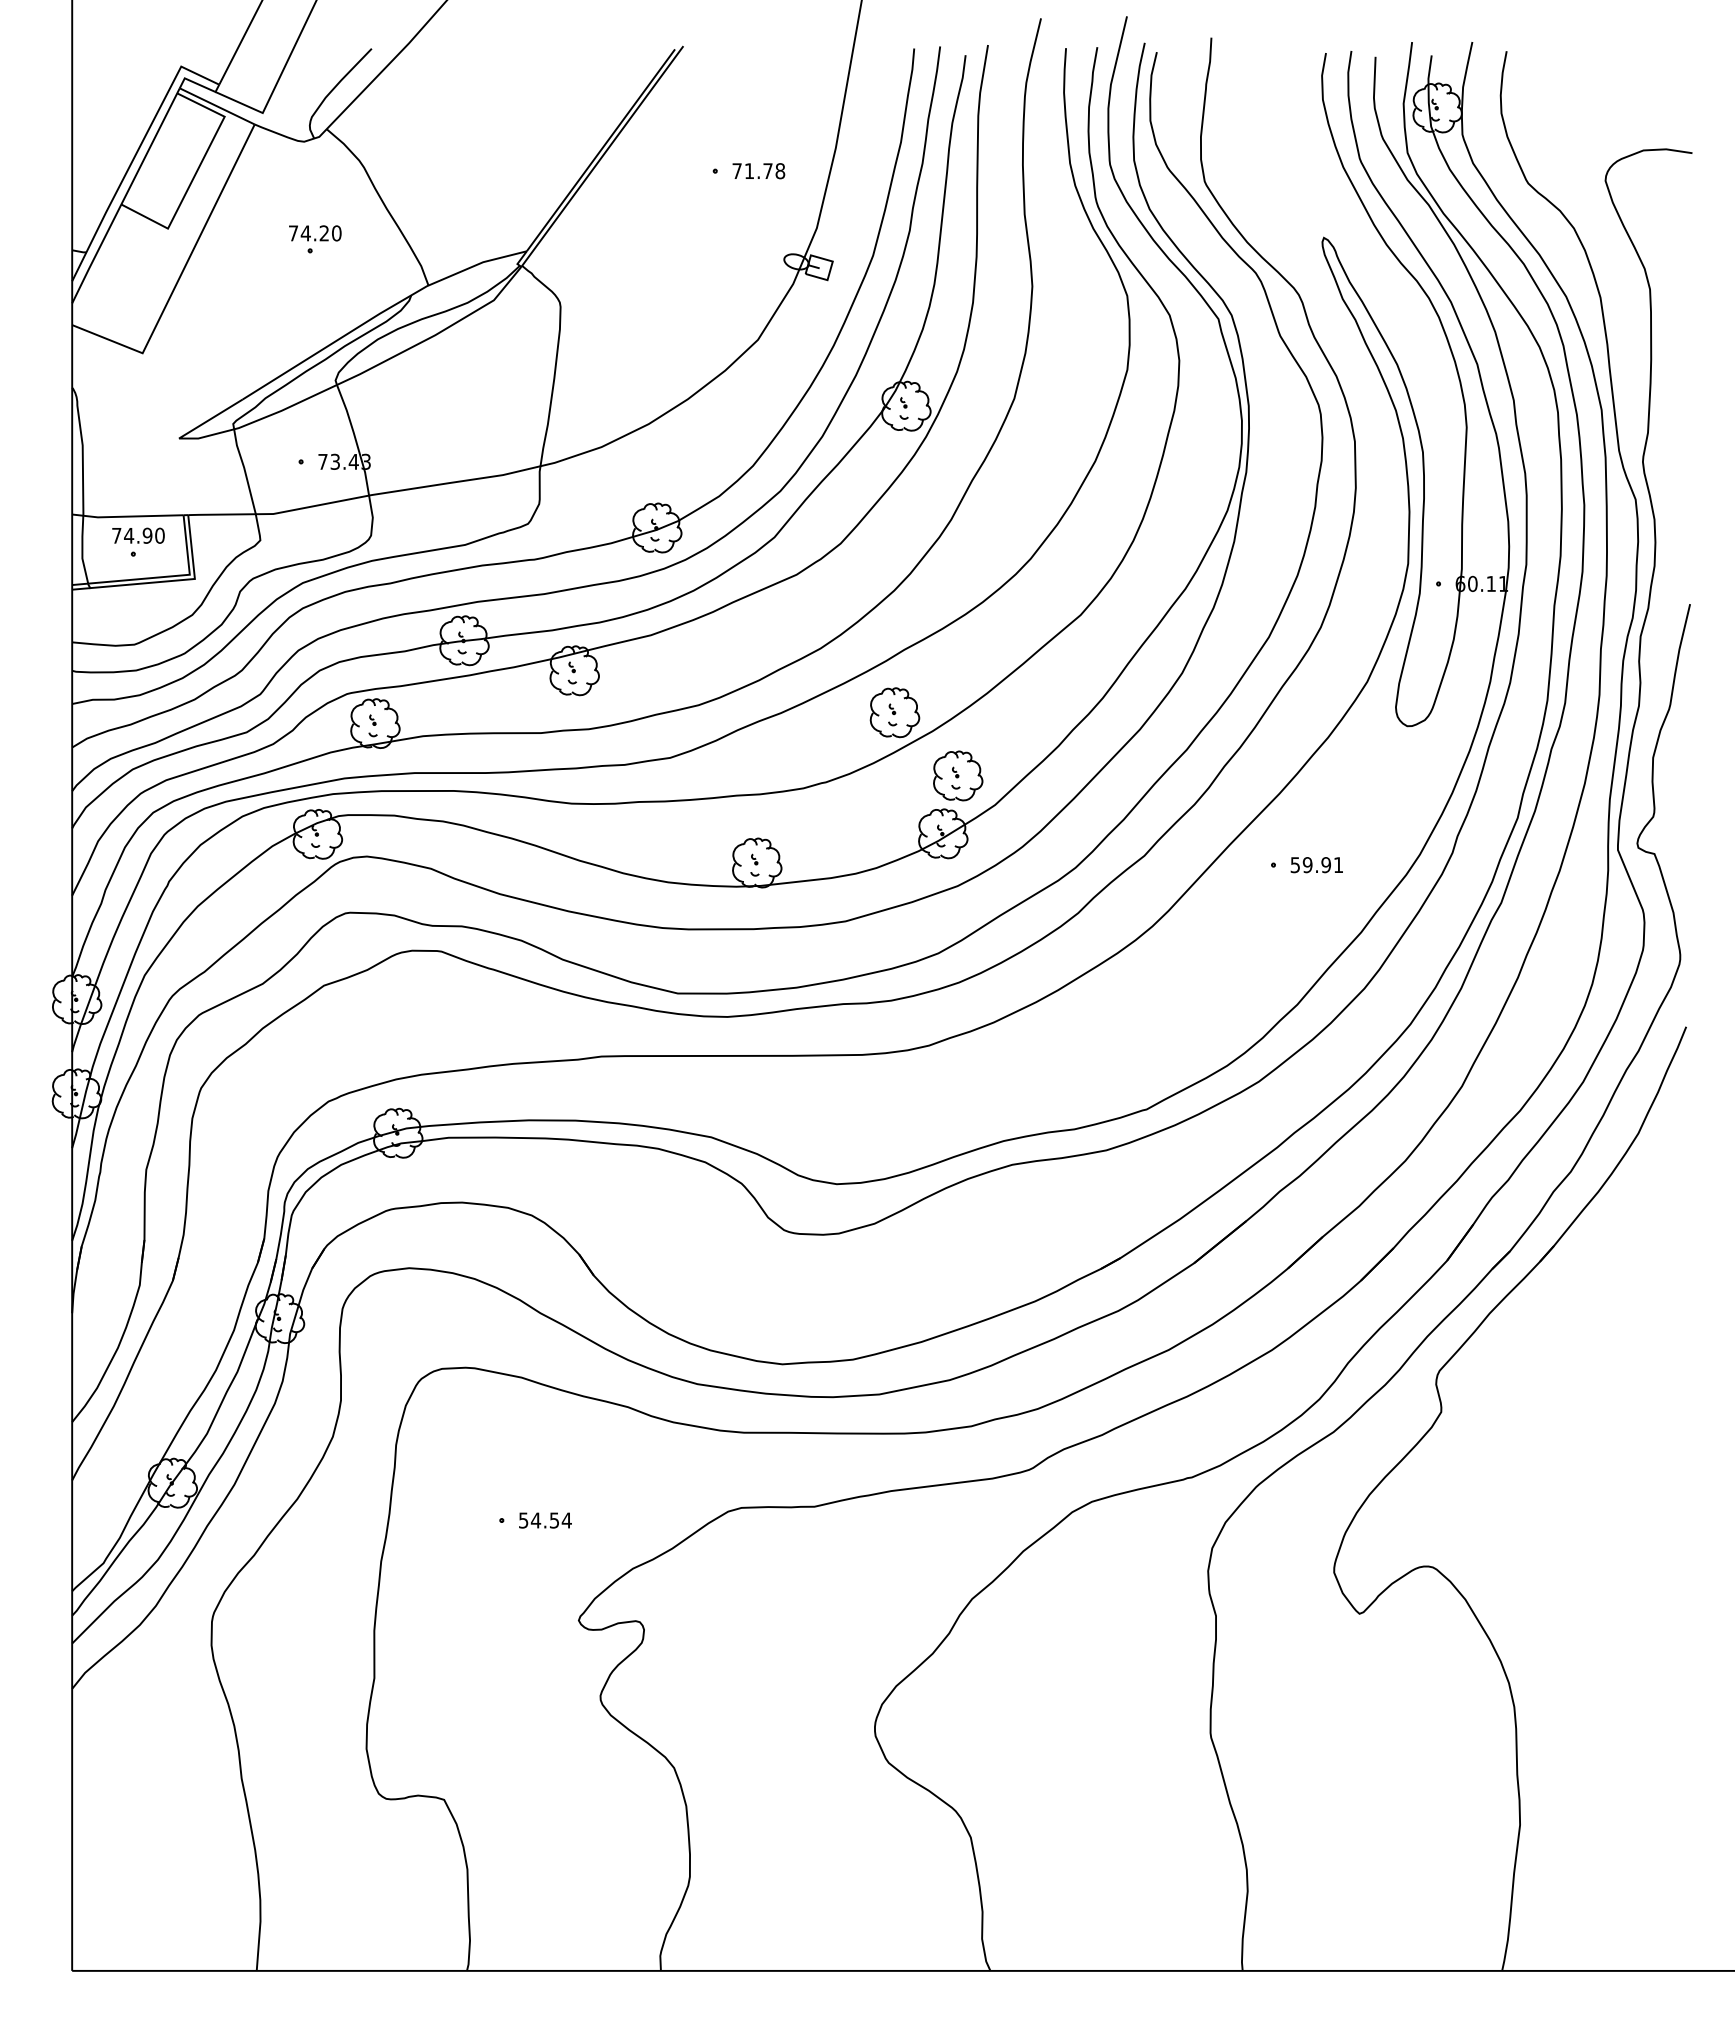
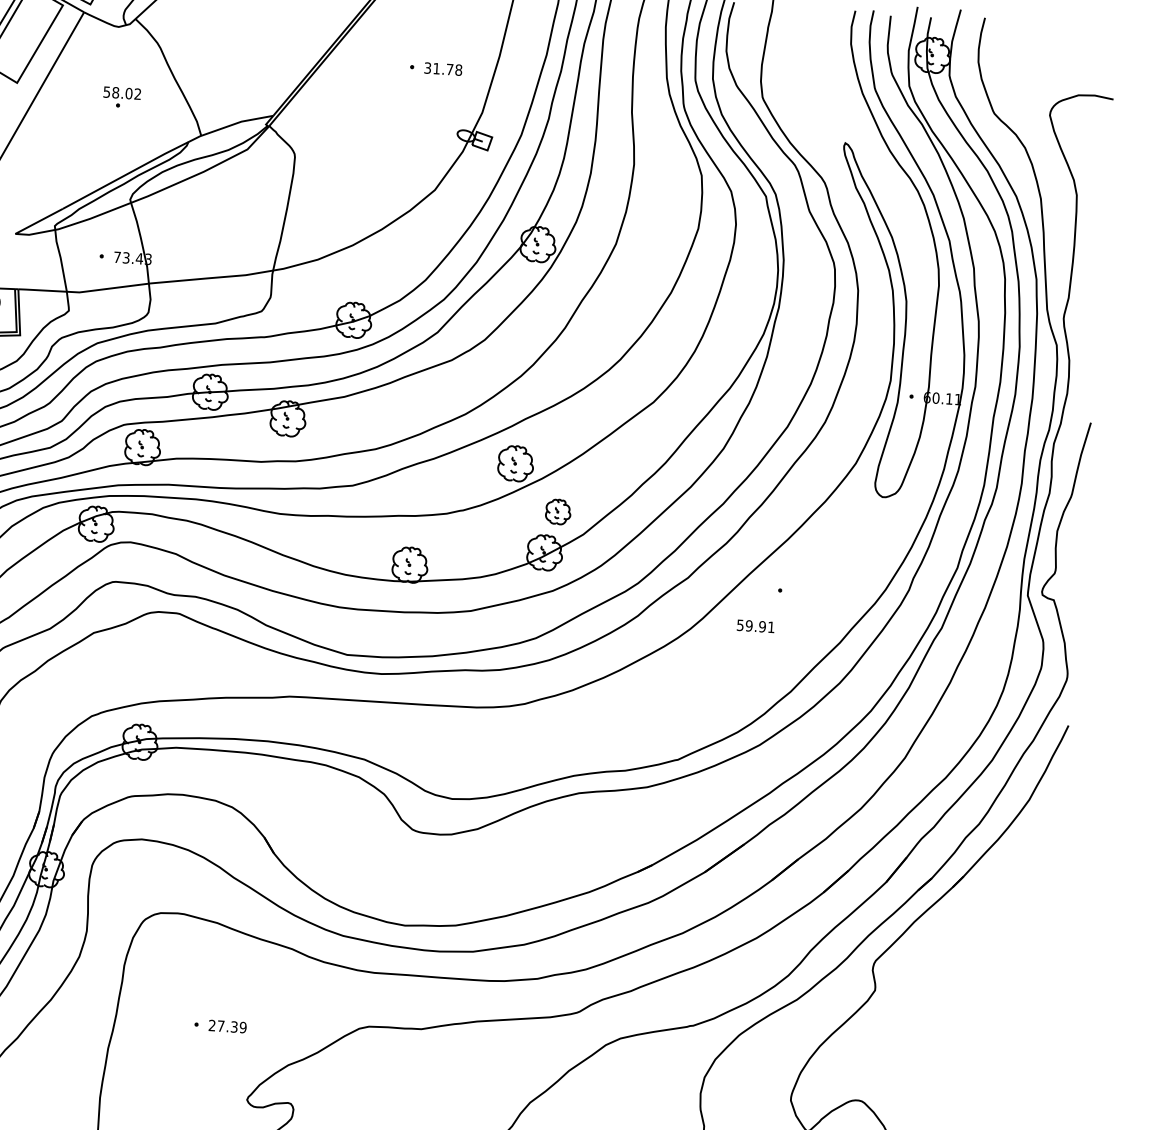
text: (736, 171) -> (427, 68), 71.78 -> 31.78
text: (315, 233) -> (122, 93), 74.20 -> 58.02
part: (958, 775) -> (558, 511), size x0.7
text: (1316, 865) -> (755, 626), moved
text: (545, 1520) -> (227, 1026), 54.54 -> 27.39

